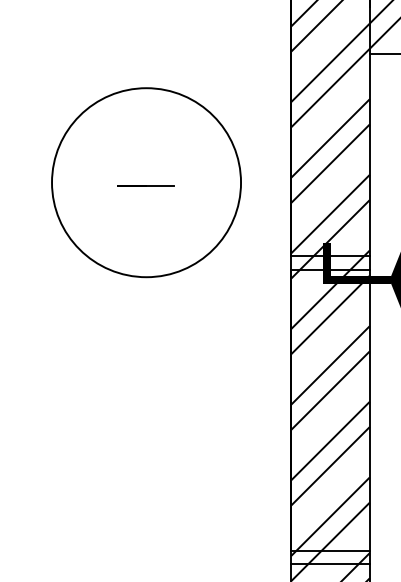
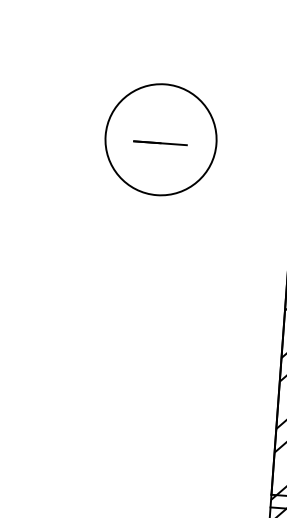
circle: (146, 182) -> (161, 139), size x0.62

